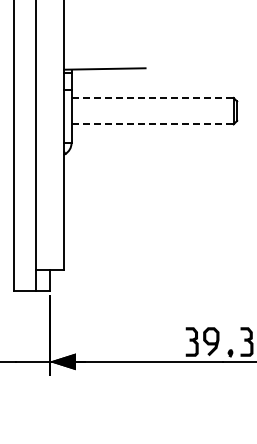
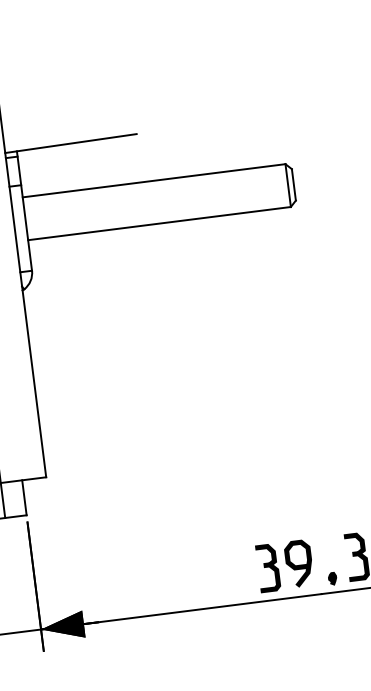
line: (153, 97) -> (155, 179), dashed -> solid
line: (153, 124) -> (161, 223), dashed -> solid

